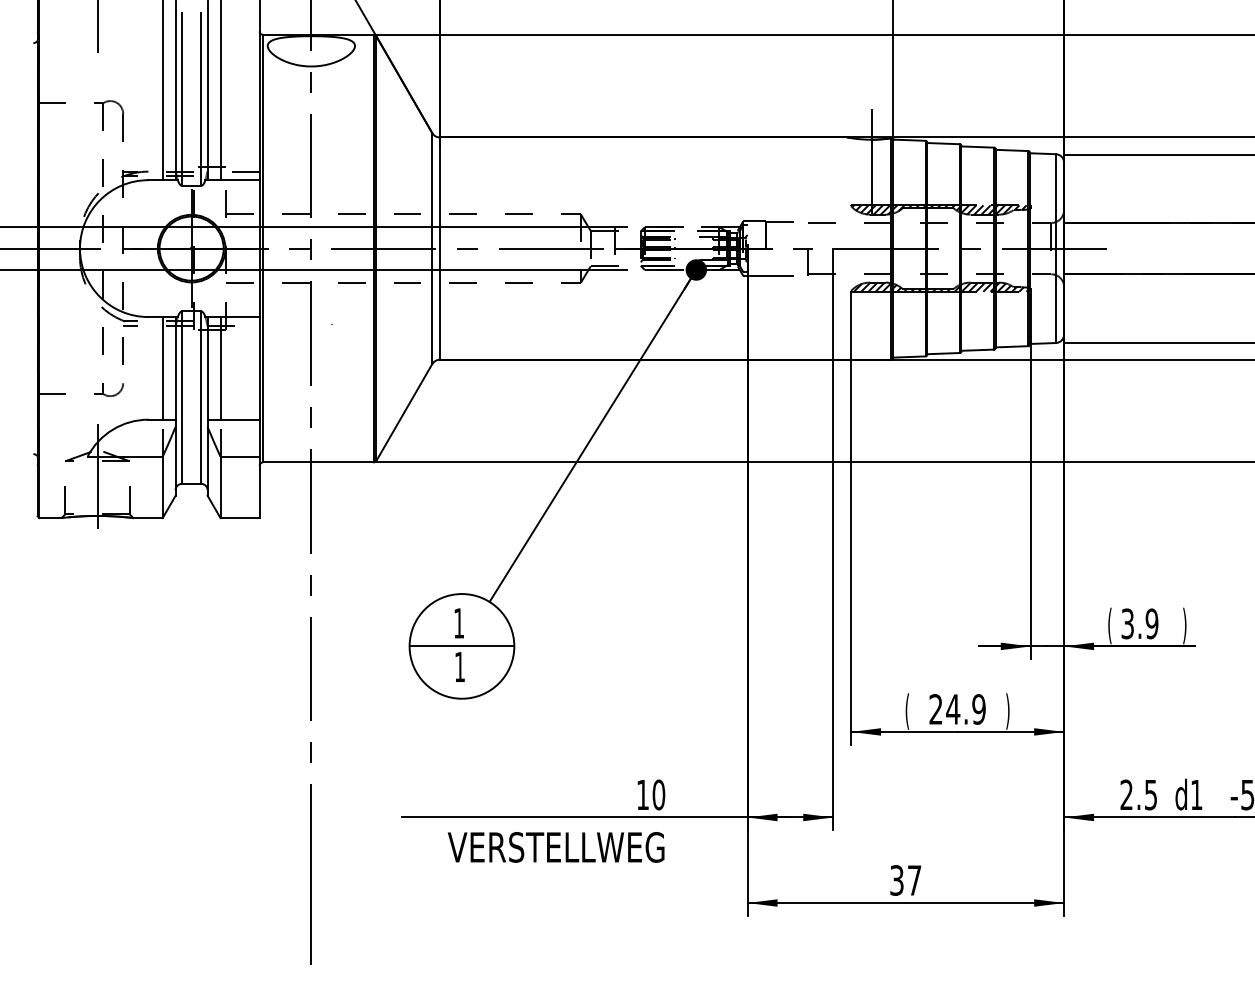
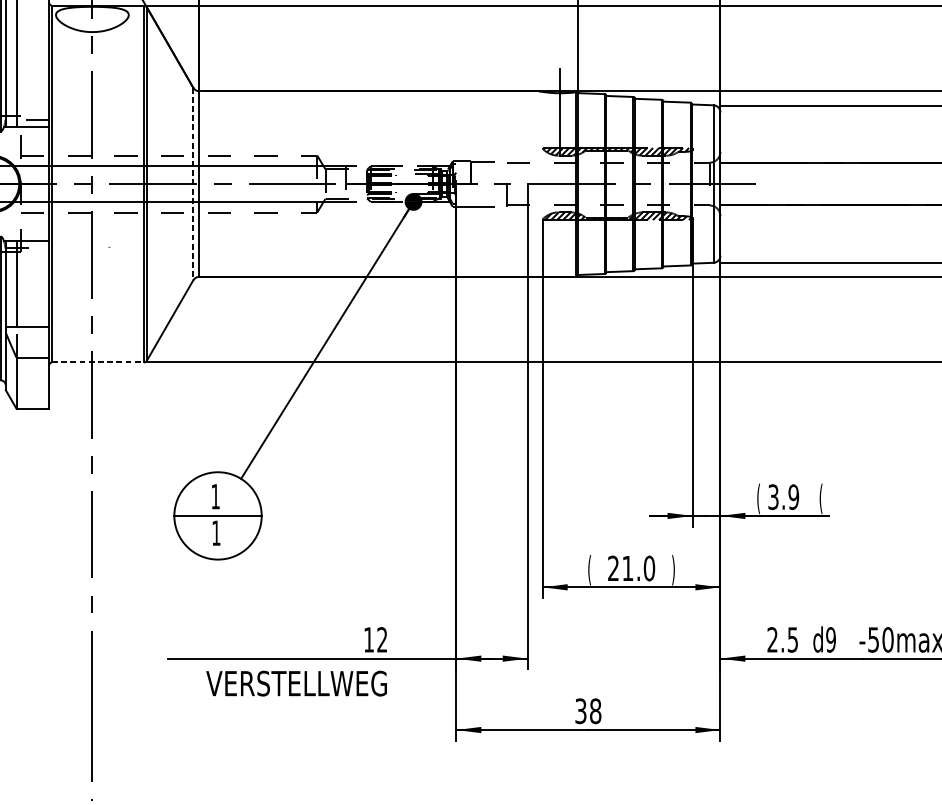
line: (432, 249) -> (193, 184), solid -> dashed
line: (318, 462) -> (98, 362), solid -> dashed
text: (1184, 625) -> (820, 498), ) -> (
text: (965, 709) -> (638, 568), 24.9 -> 21.0
text: (658, 794) -> (382, 639), 10 -> 12
text: (1196, 794) -> (830, 639), d1 -> d9
text: (914, 880) -> (595, 711), 37 -> 38

